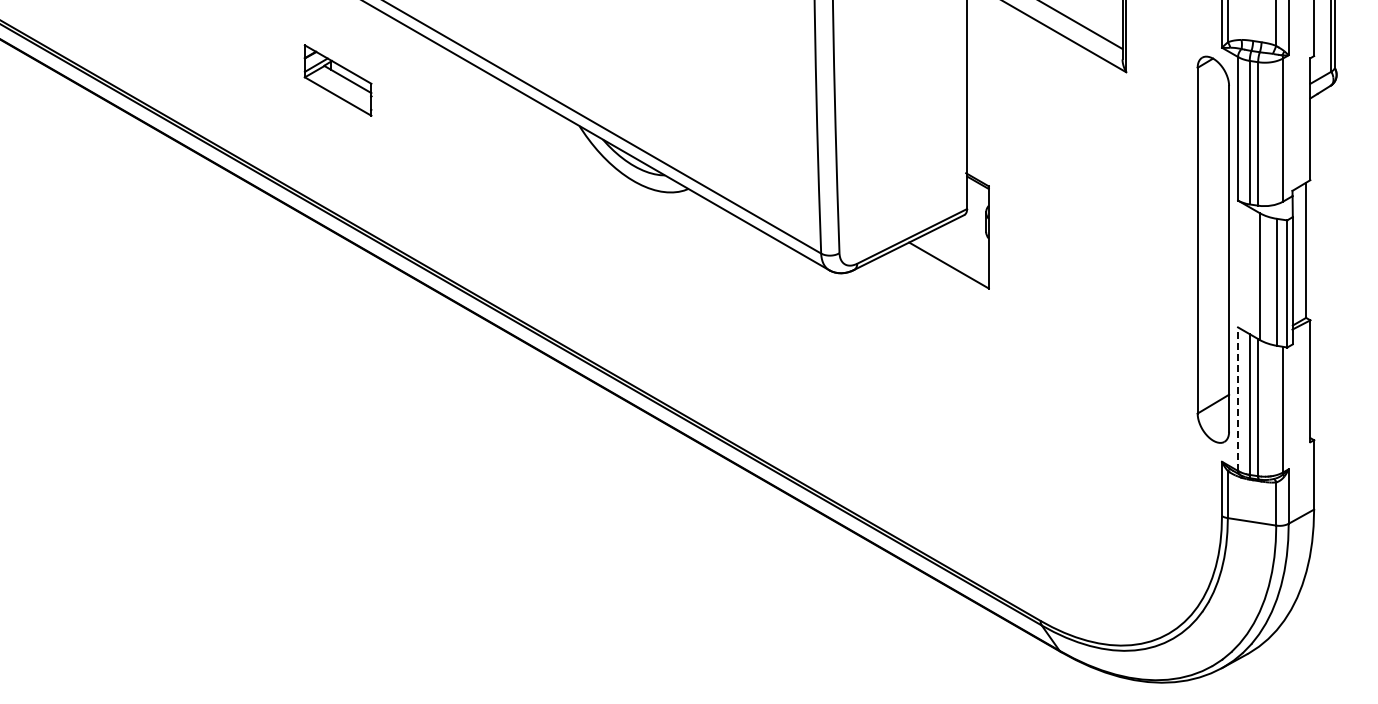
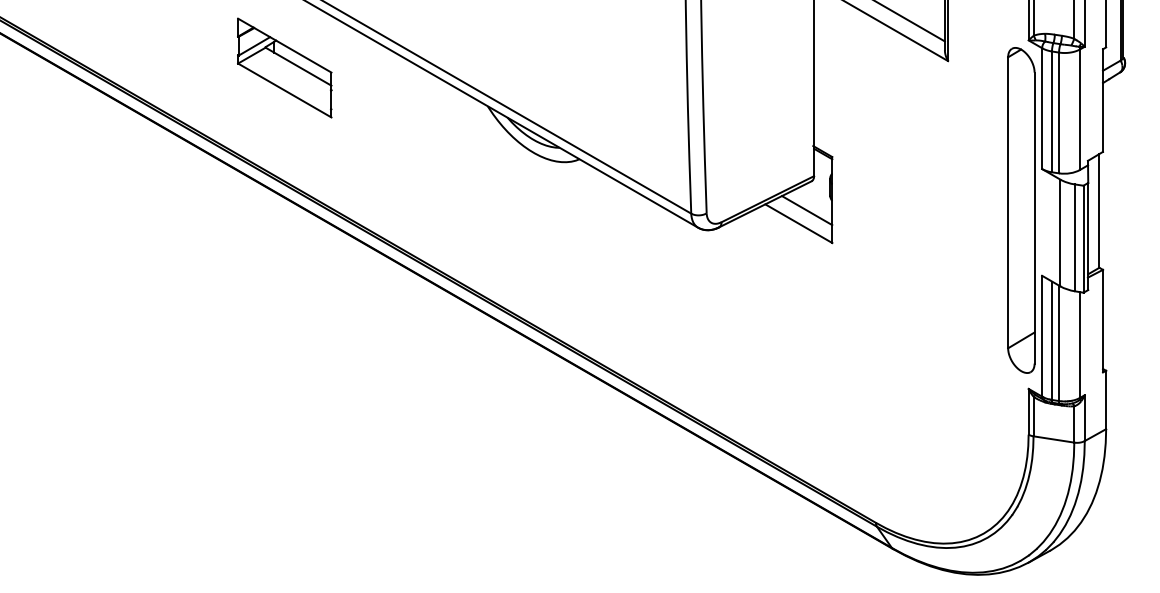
part: (337, 80) -> (284, 67), size x1.67
line: (958, 249) -> (806, 210), added
line: (1238, 399) -> (1042, 336), dashed -> solid

